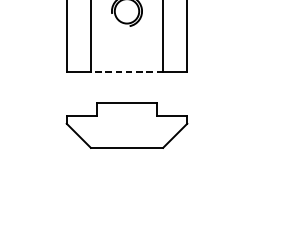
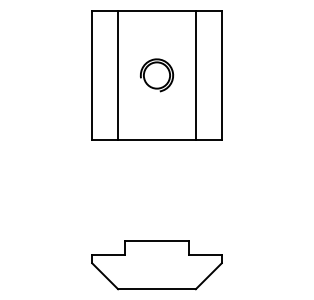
line: (127, 71) -> (157, 140), dashed -> solid
part: (126, 125) -> (156, 265), moved

